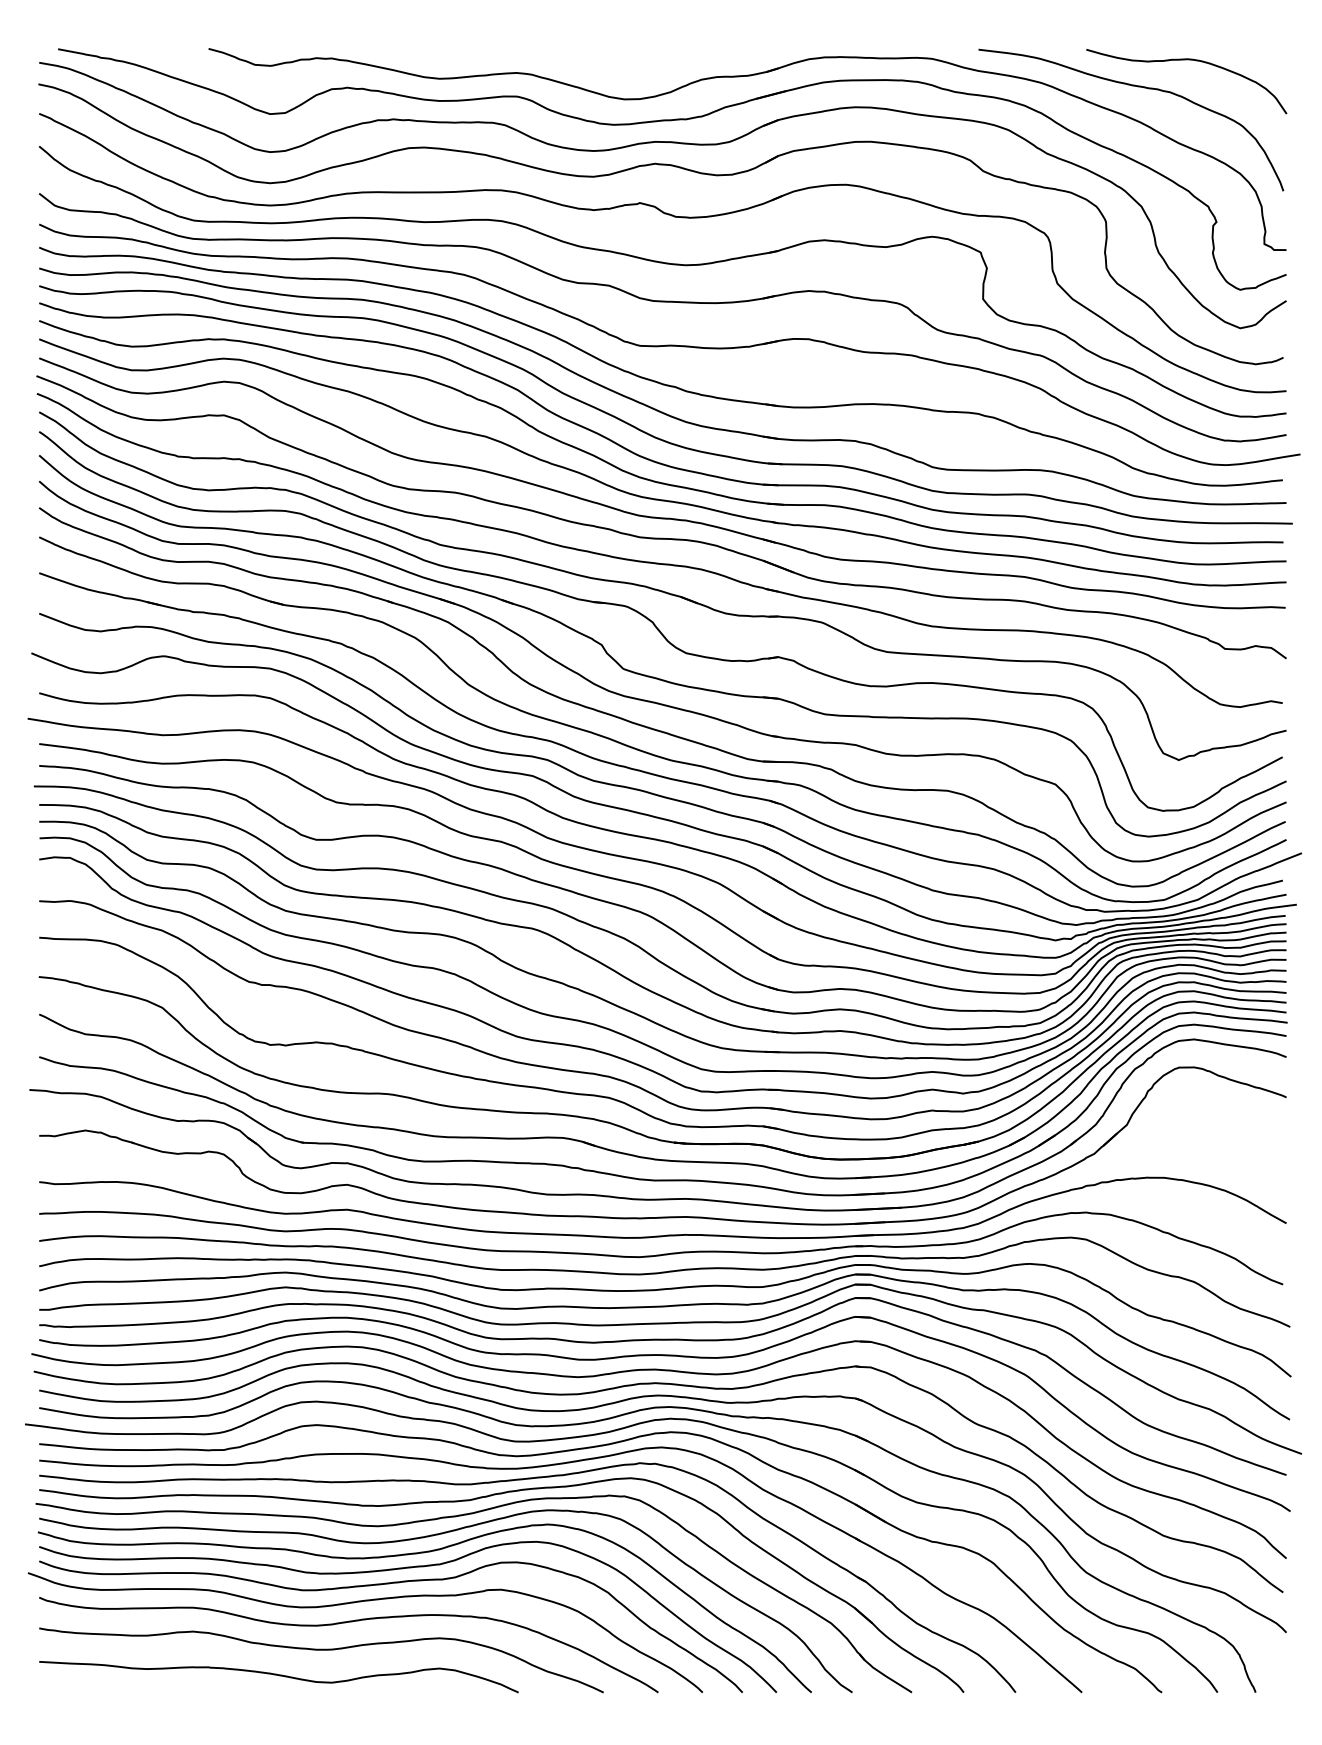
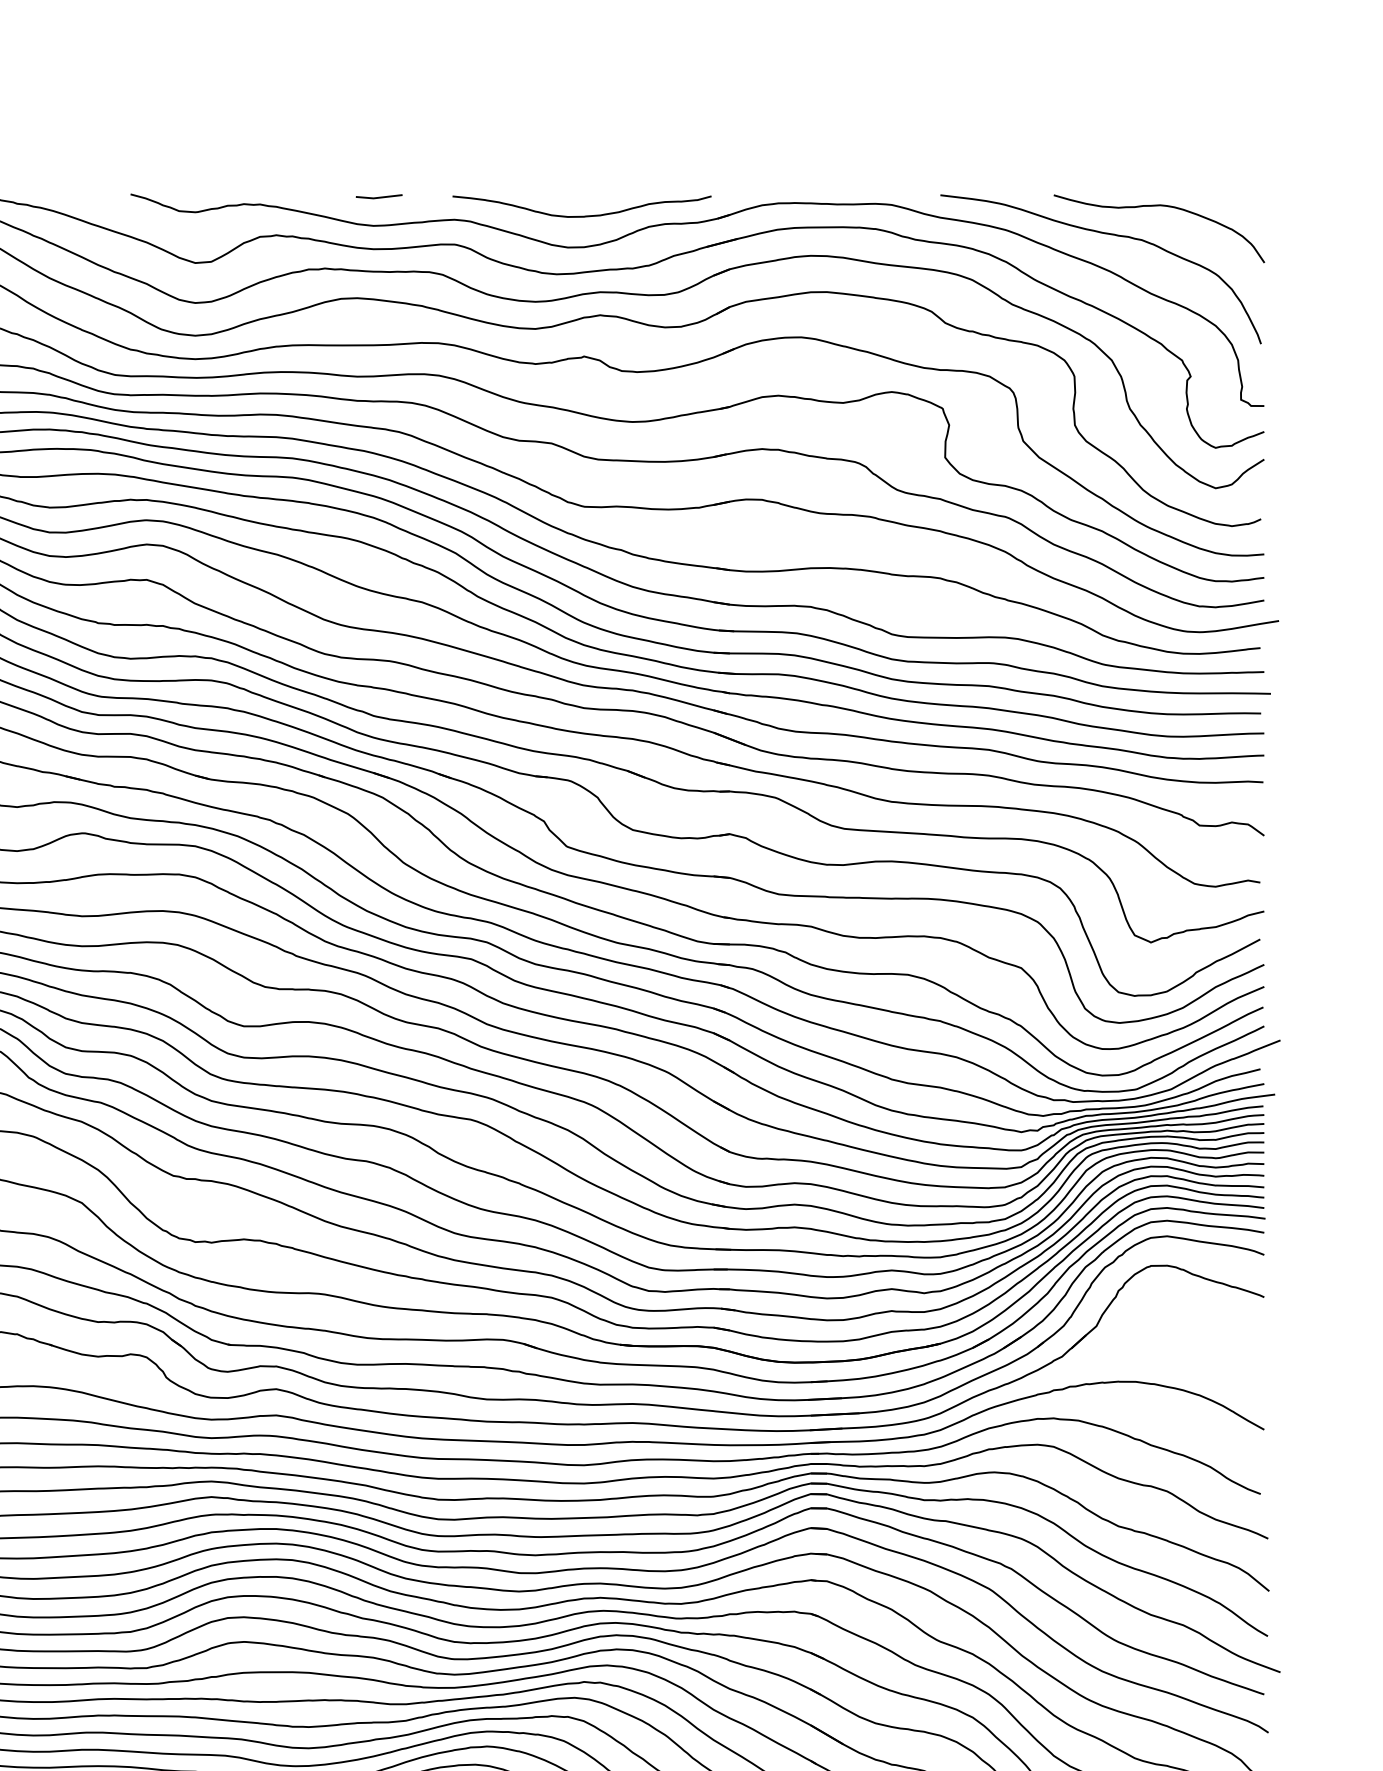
line: (444, 51) -> (378, 197), added
curve: (637, 69) -> (581, 216), added

